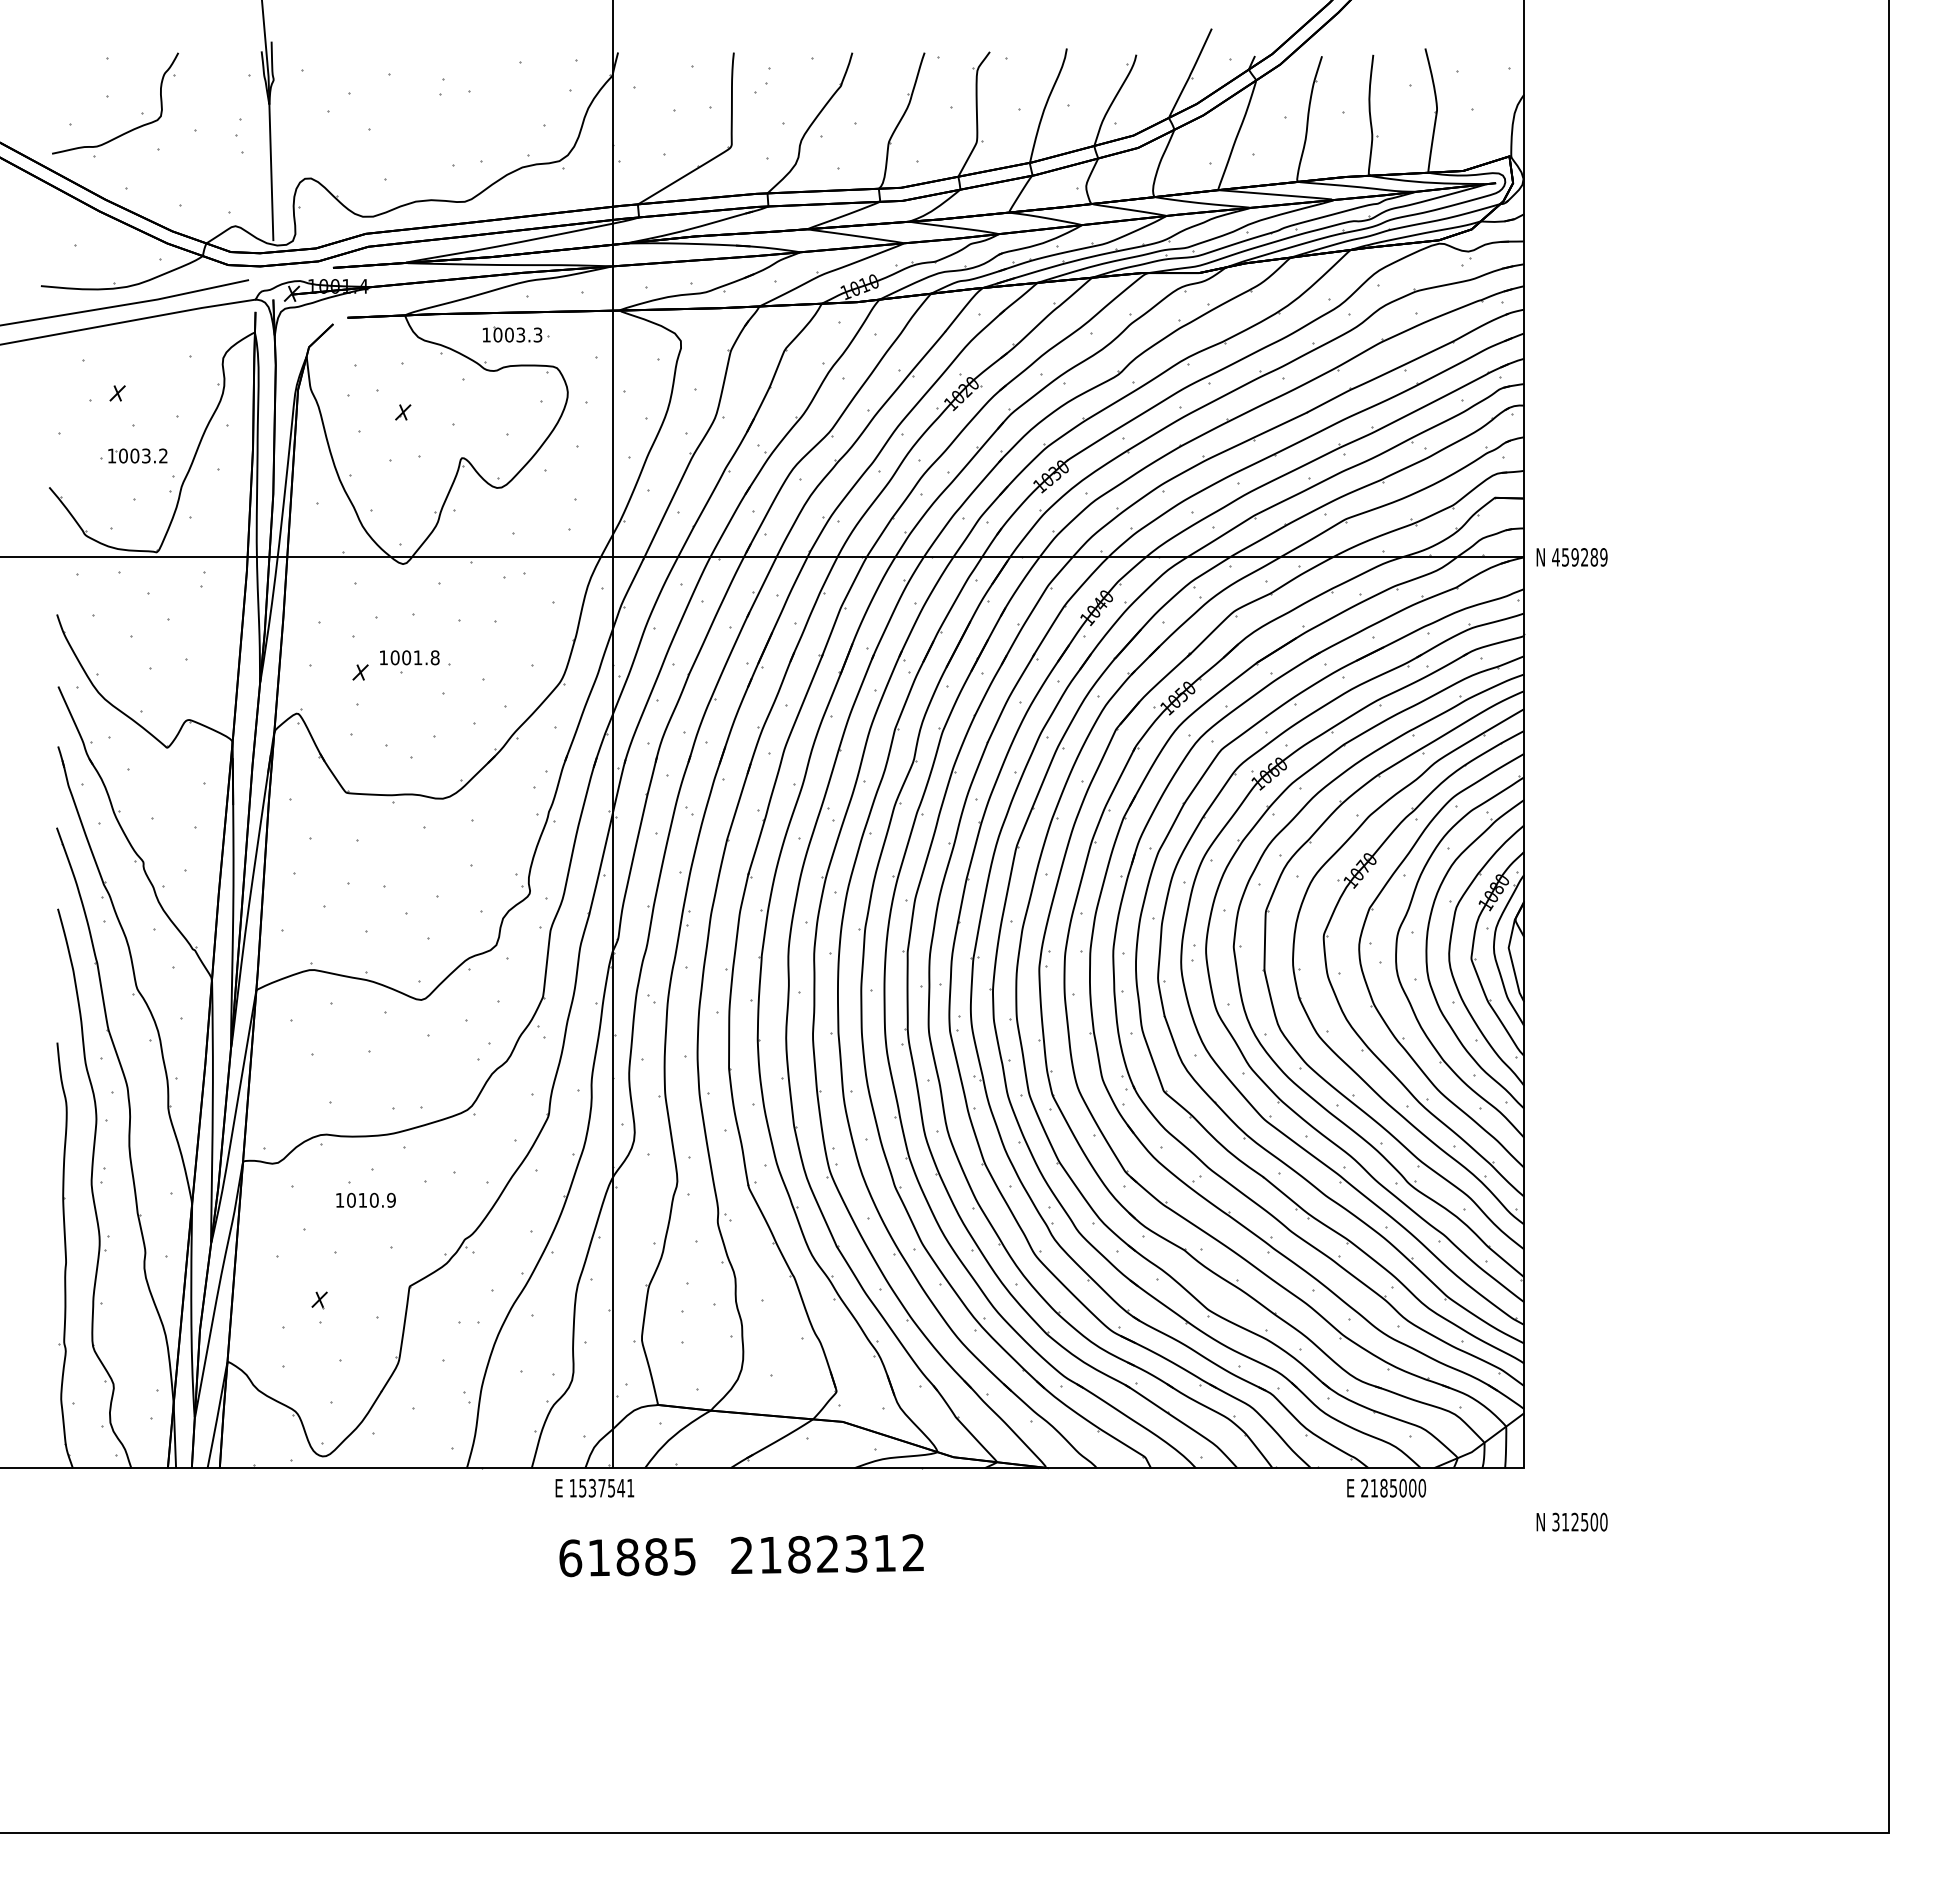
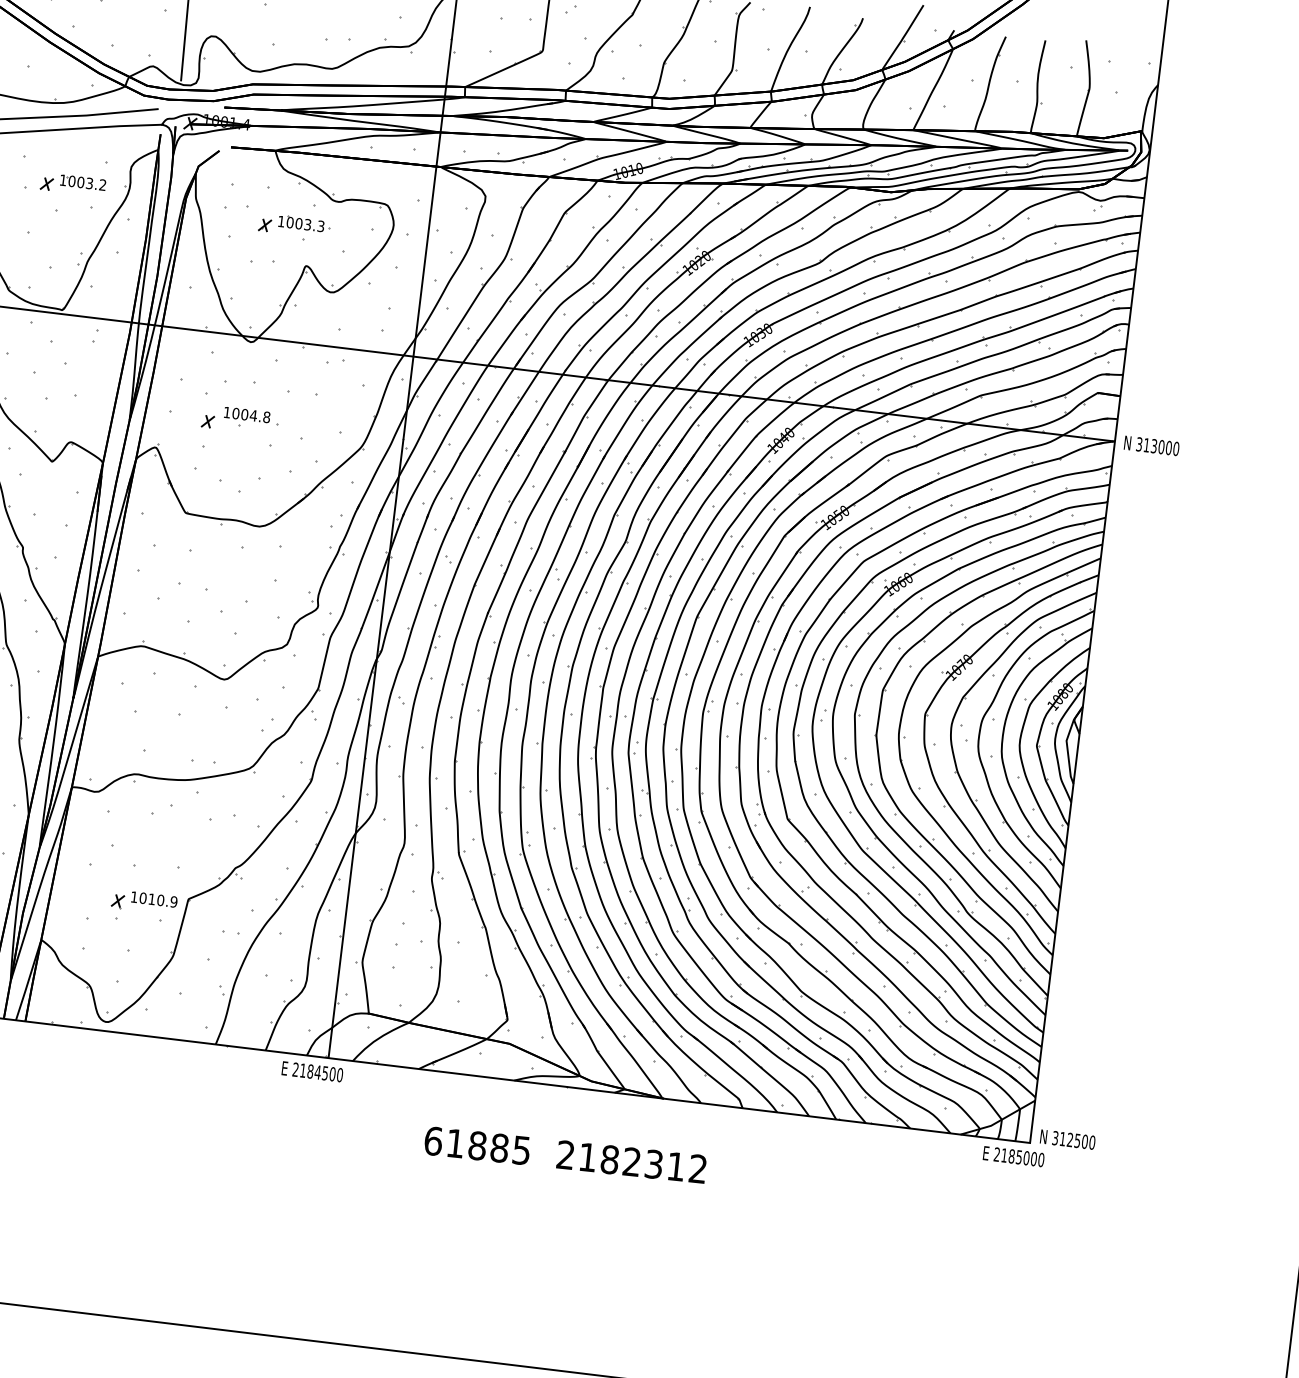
part: (515, 334) -> (303, 223), moved
part: (137, 455) -> (82, 182), moved
text: (1579, 557) -> (1157, 446), 459289 -> 313000
text: (417, 657) -> (253, 415), 1001.8 -> 1004.8
text: (365, 1199) -> (154, 898), moved
text: (601, 1487) -> (317, 1071), 1537541 -> 2184500
text: (1386, 1487) -> (1013, 1156), moved
text: (1571, 1521) -> (1067, 1139), moved
text: (741, 1555) -> (565, 1154), moved

